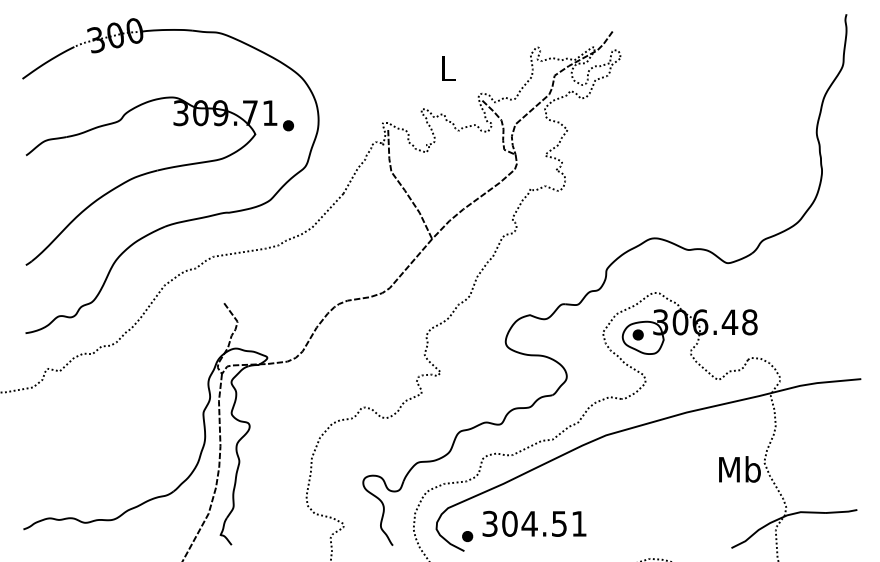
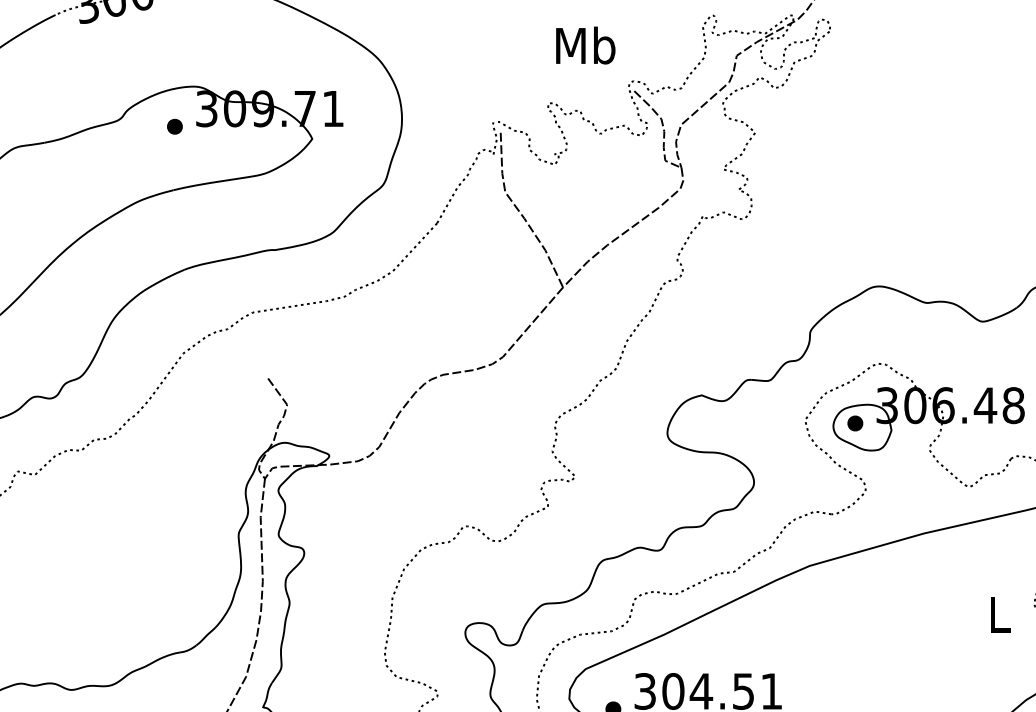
text: (448, 68) -> (586, 45), L -> Mb
part: (288, 125) -> (174, 126), moved
text: (739, 469) -> (998, 614), Mb -> L

